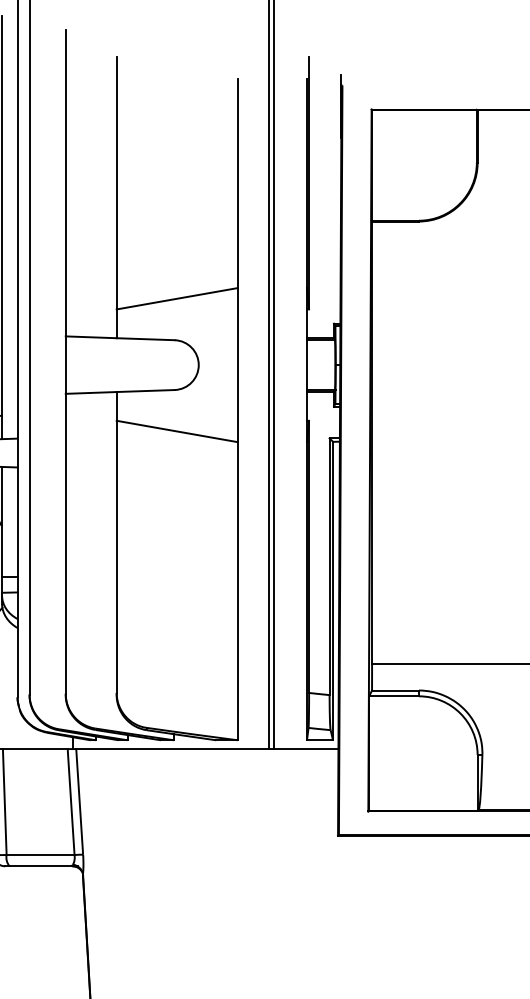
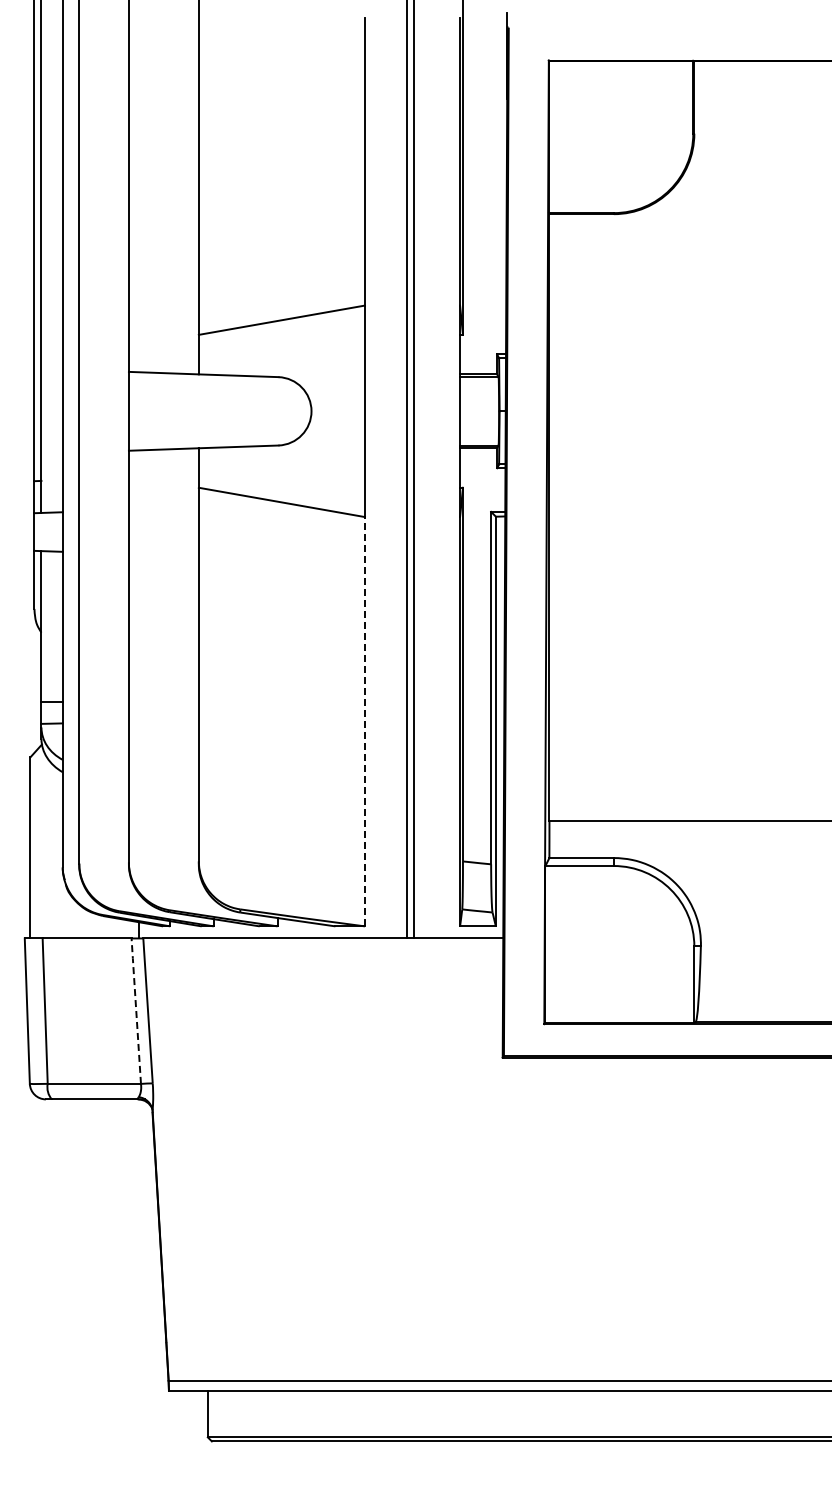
line: (237, 591) -> (364, 721), solid -> dashed
line: (71, 801) -> (136, 1010), solid -> dashed

